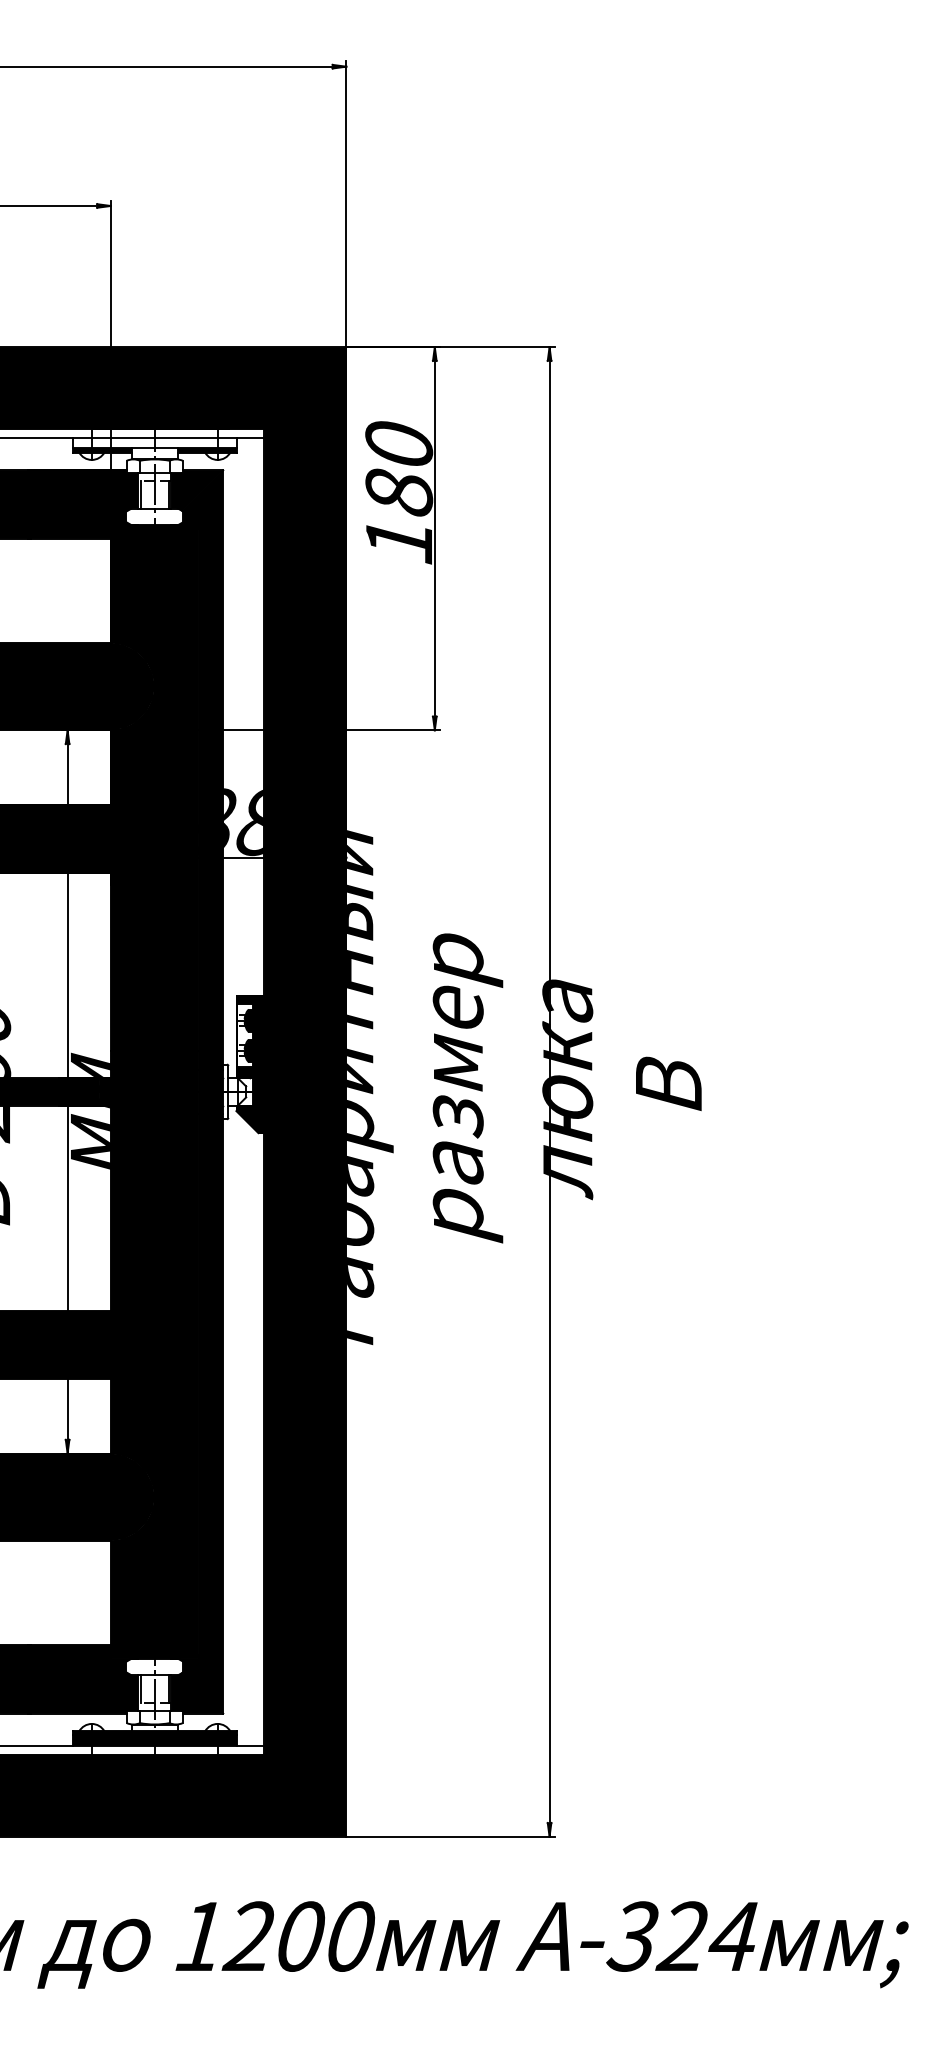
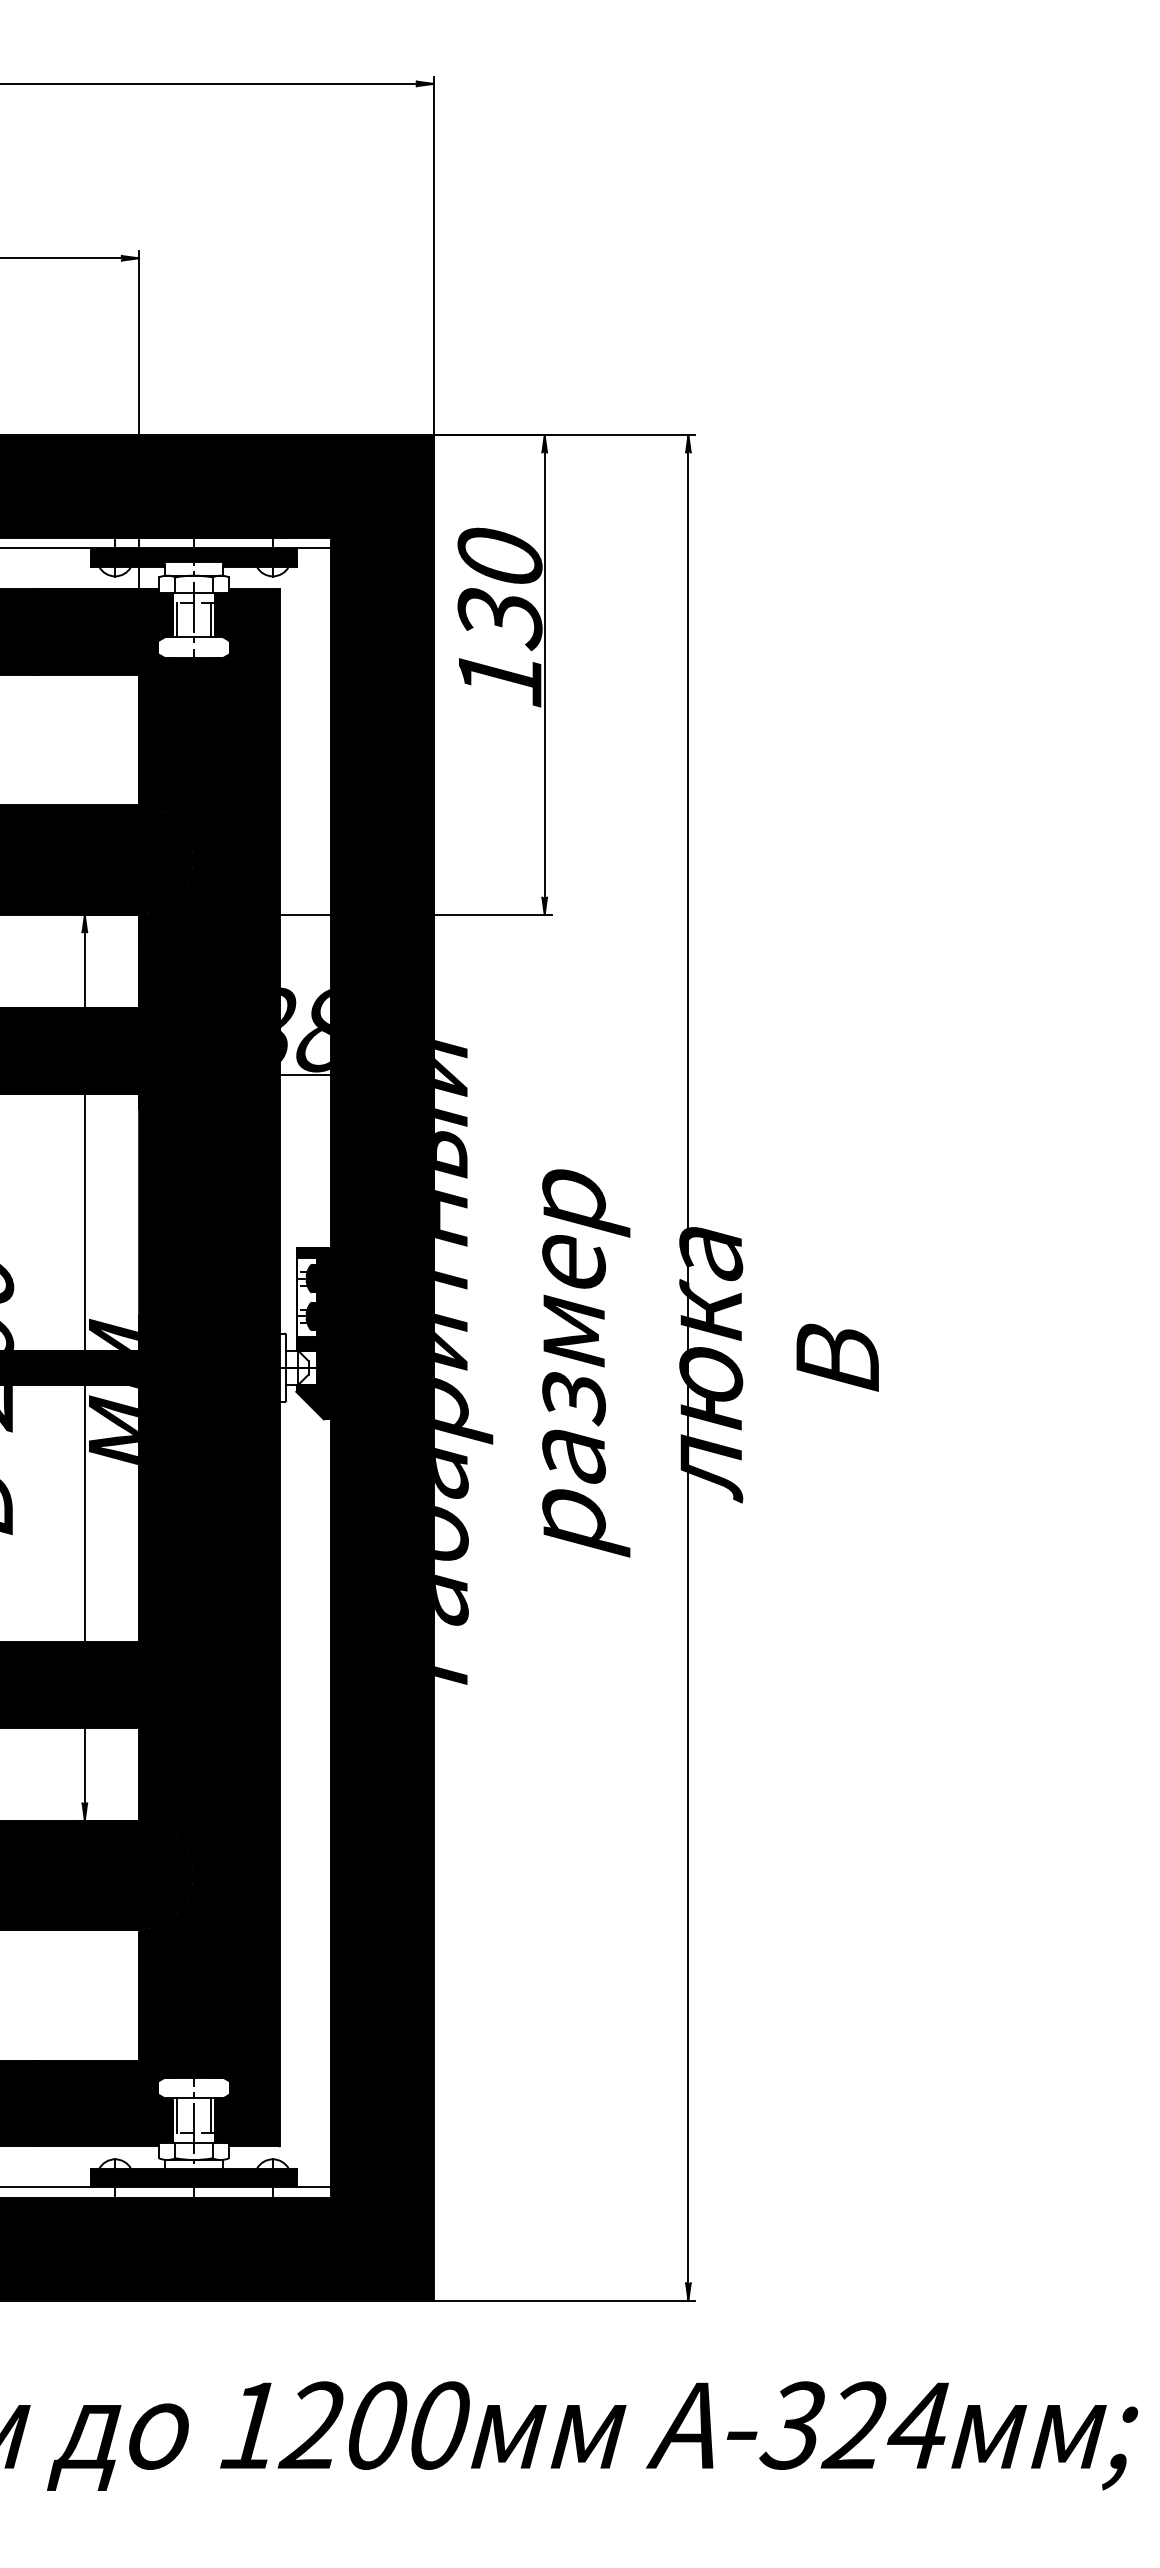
fill: (154, 442) -> (193, 554), added
text: (398, 494) -> (499, 619), 180 -> 130

